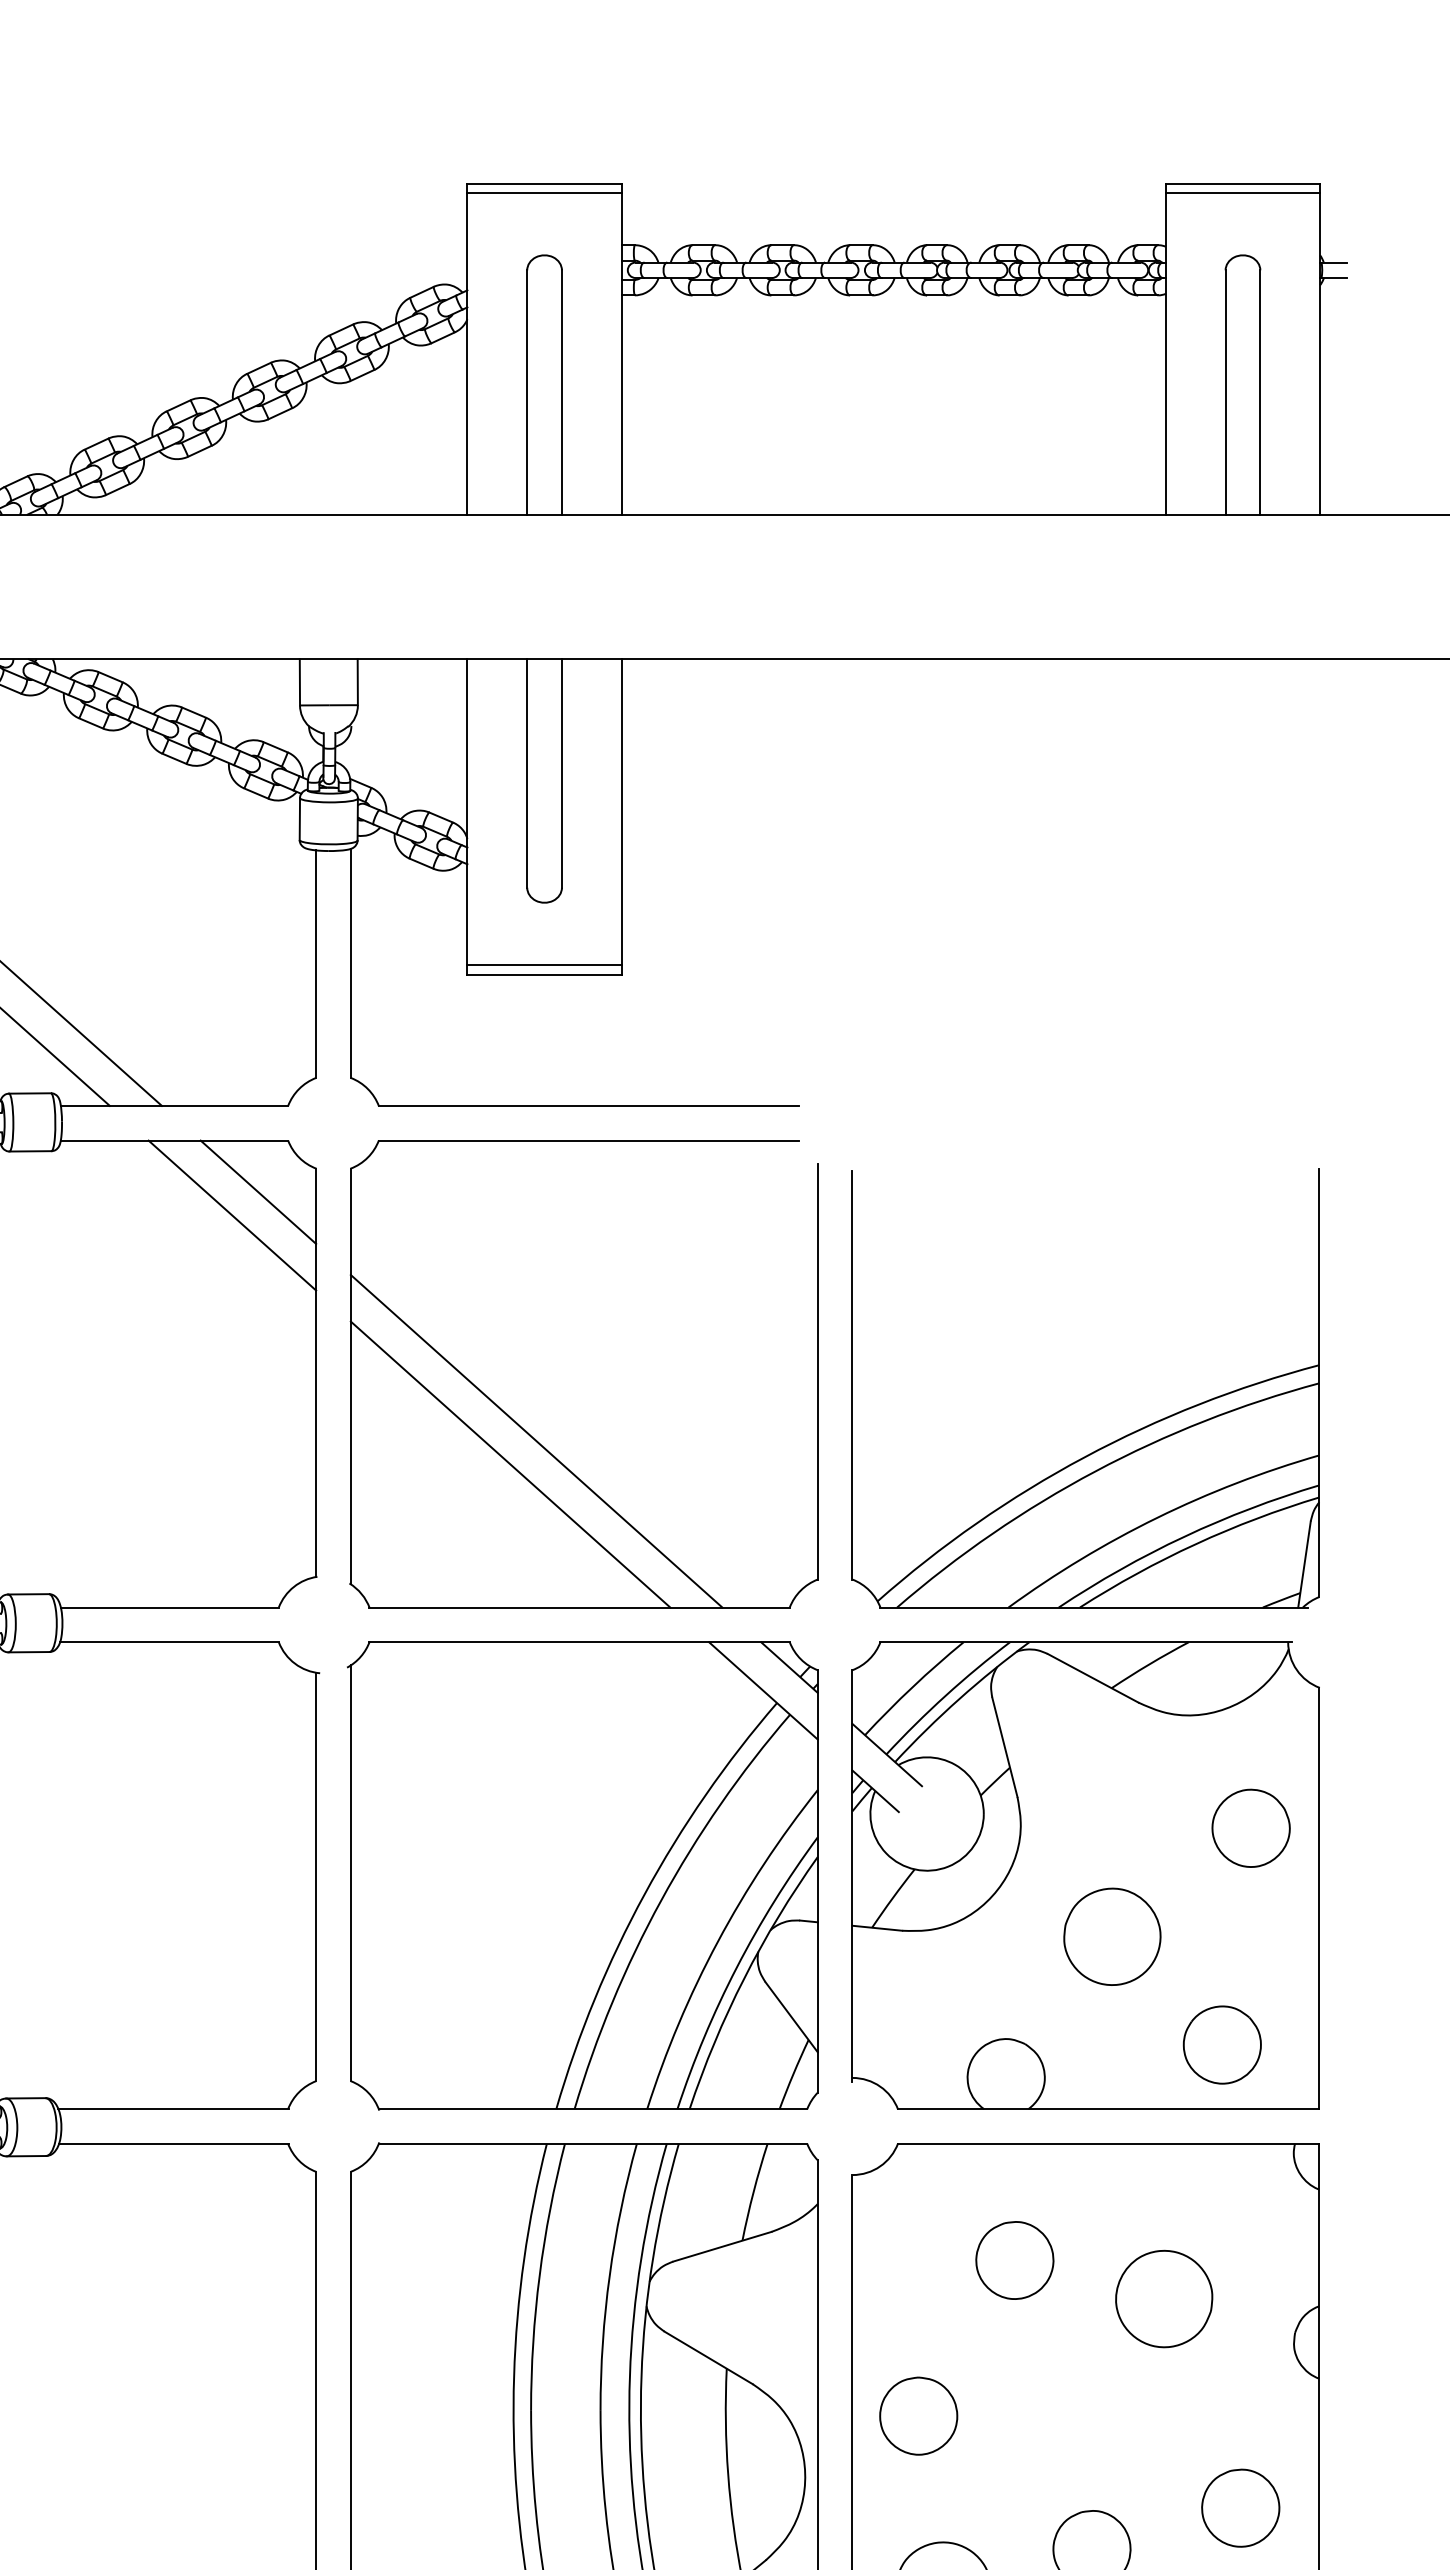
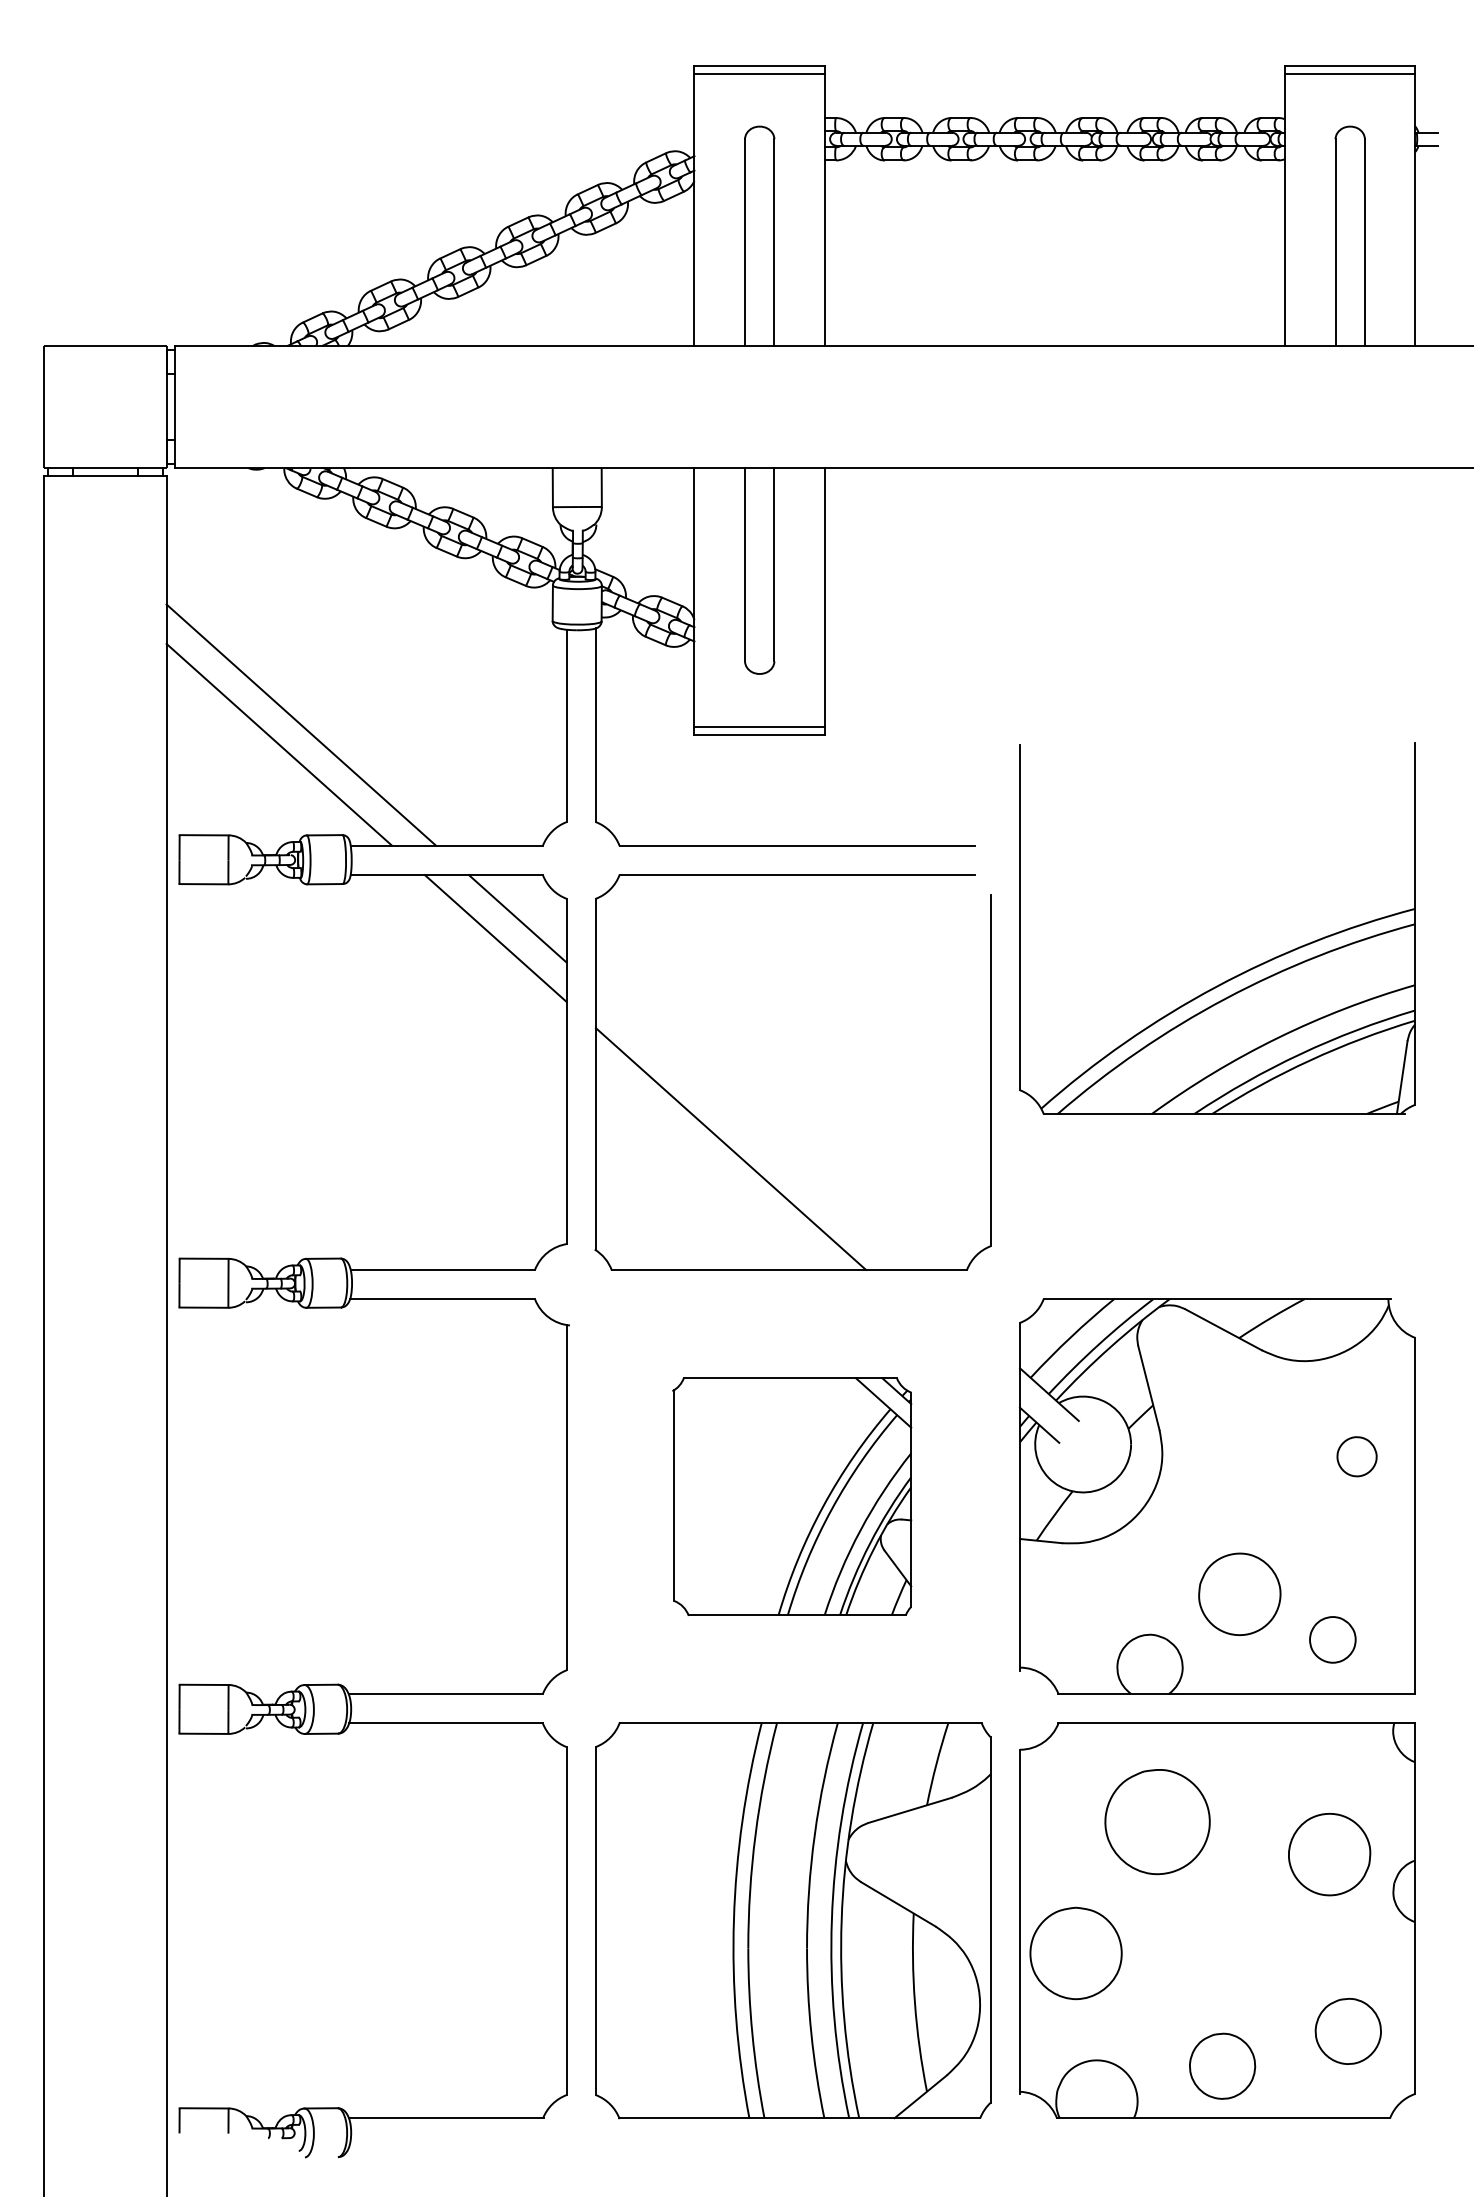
line: (536, 1440) -> (752, 1128), removed
part: (1113, 1441) -> (1240, 973), moved
part: (1250, 1828) -> (1356, 1456), size x0.6
part: (582, 1875) -> (791, 1496), size x0.6
part: (1112, 1935) -> (1239, 1593), moved
part: (1222, 2044) -> (1332, 1639), size x0.7
part: (1013, 2259) -> (1156, 1821), size x1.6
part: (1164, 2298) -> (1329, 1854), moved
part: (918, 2416) -> (1075, 1953), size x1.4

